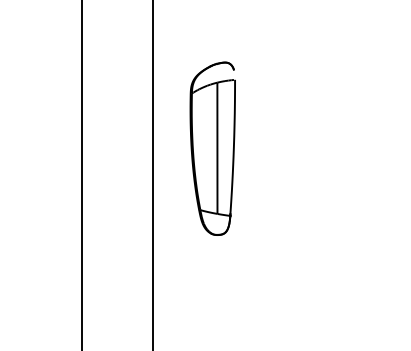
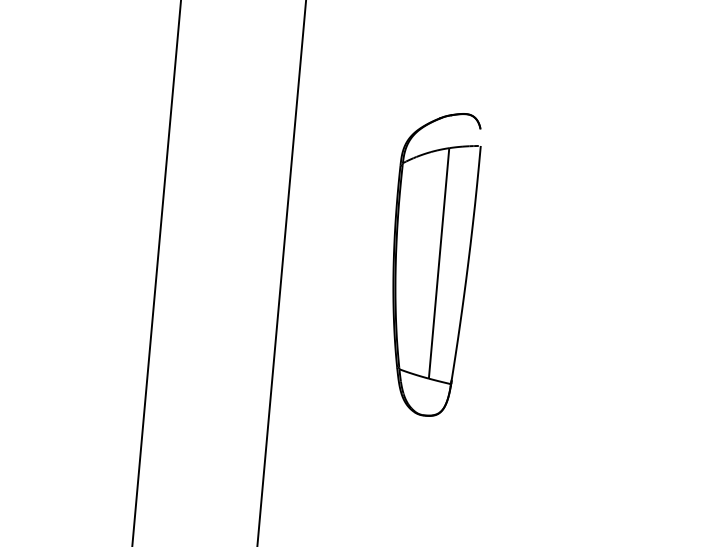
part: (212, 148) -> (430, 262), moved

